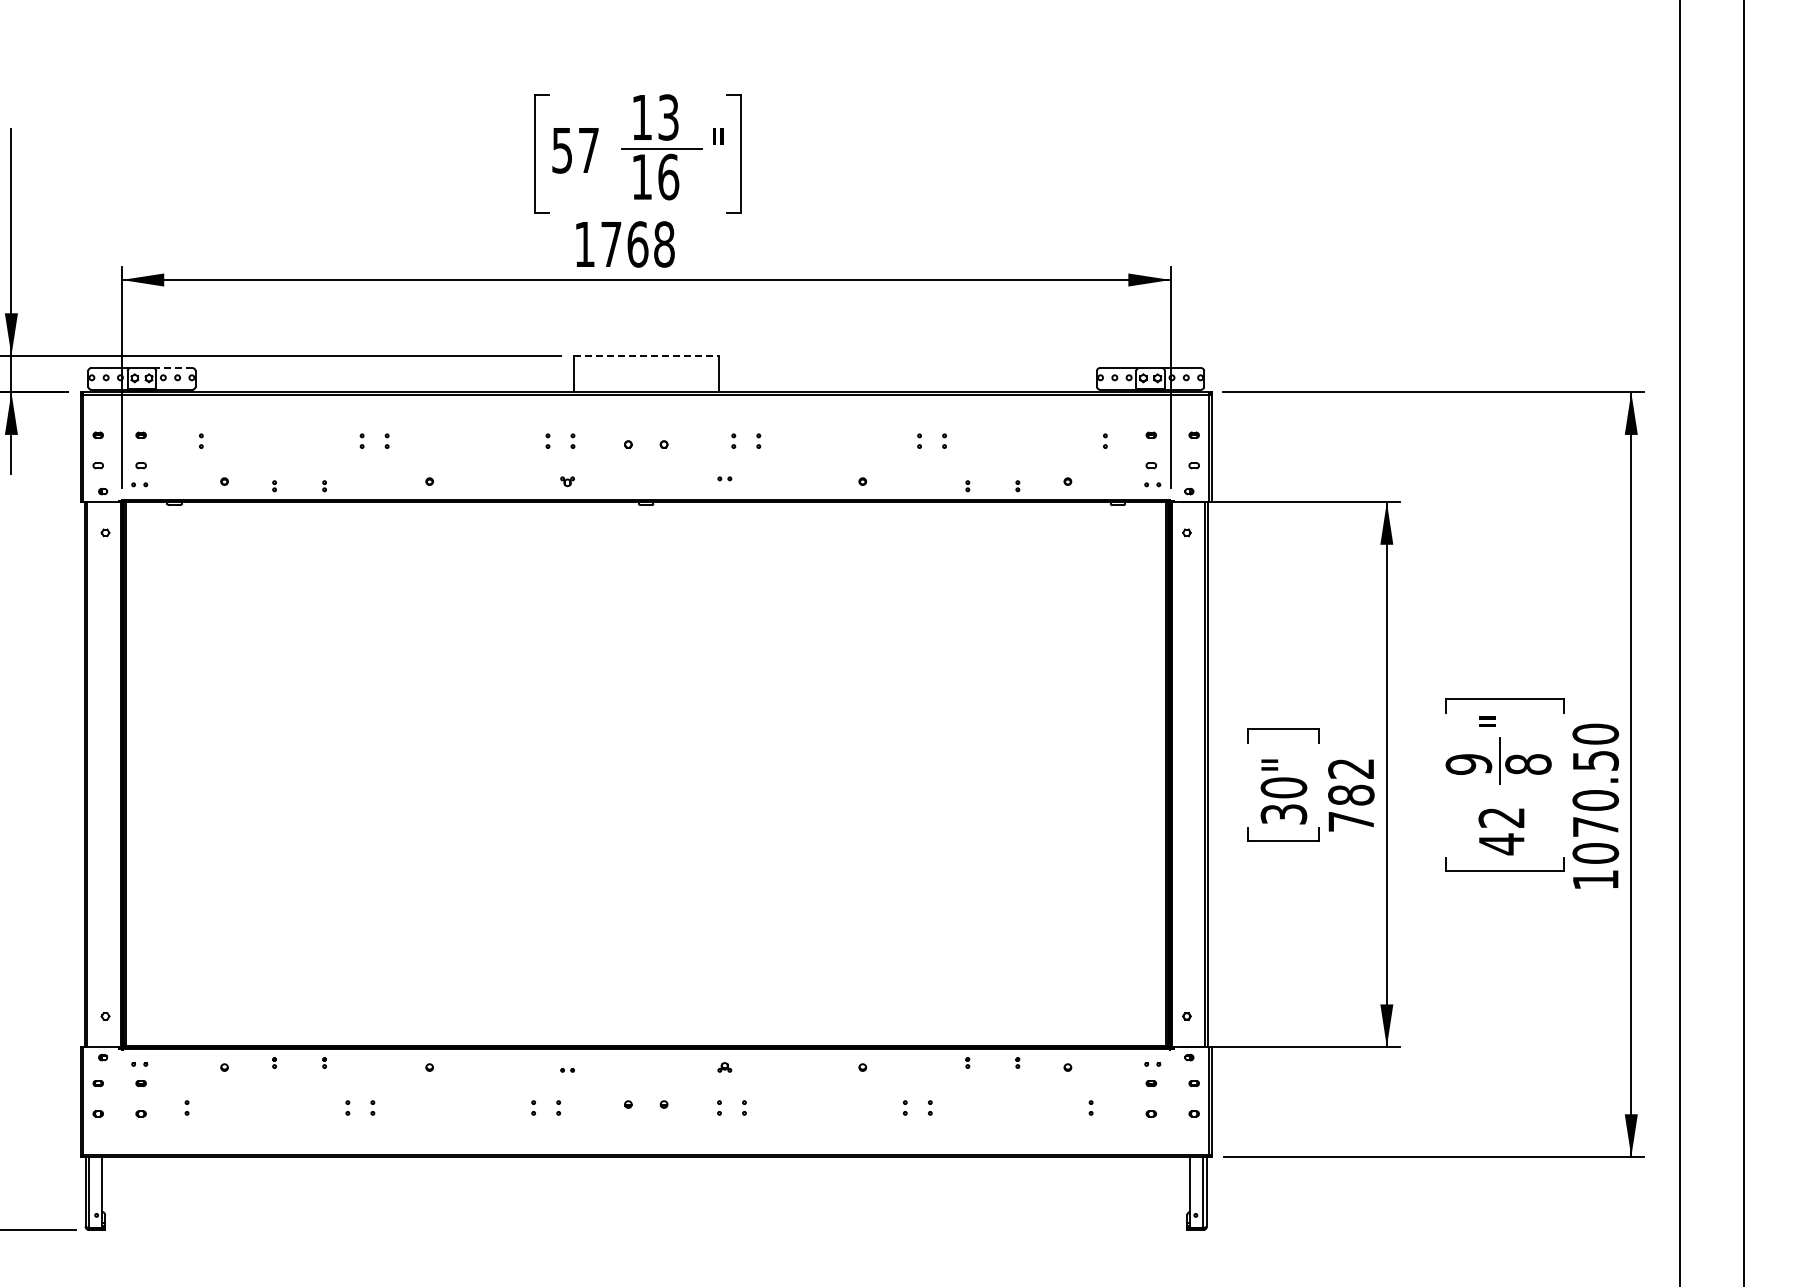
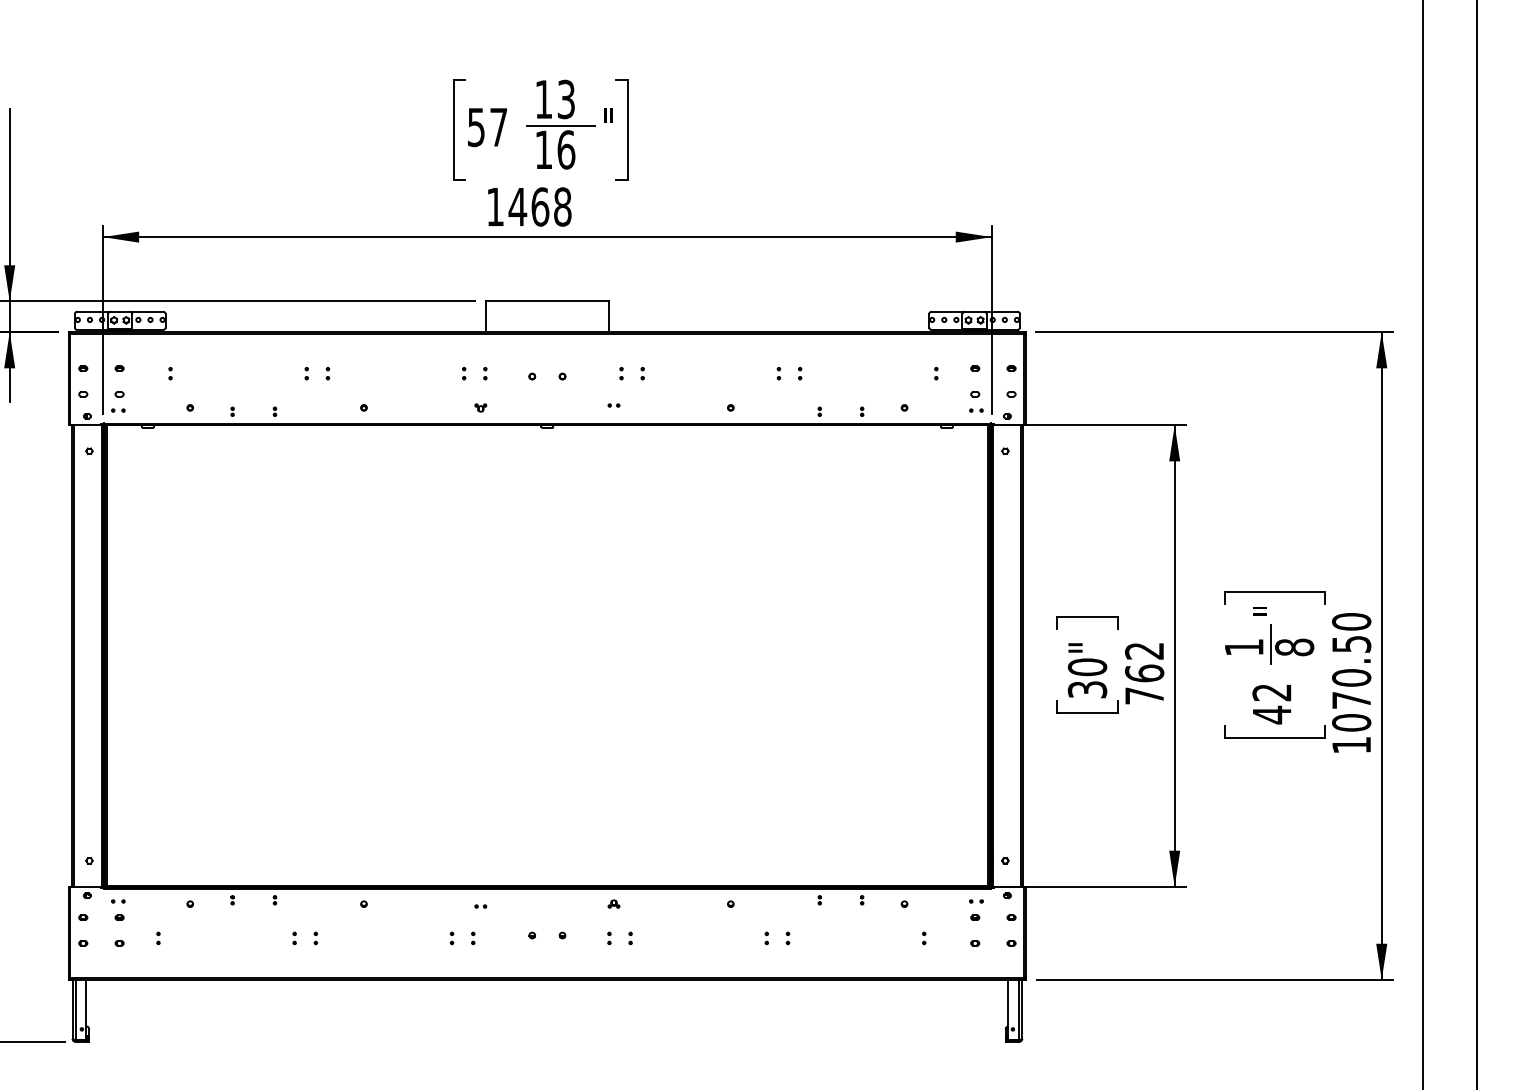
text: (611, 244) -> (517, 207), 1768 -> 1468
line: (646, 355) -> (547, 301), dashed -> solid
line: (173, 368) -> (147, 312), dashed -> solid
text: (1468, 764) -> (1243, 647), 9 -> 1
text: (1351, 794) -> (1144, 672), 782 -> 762

